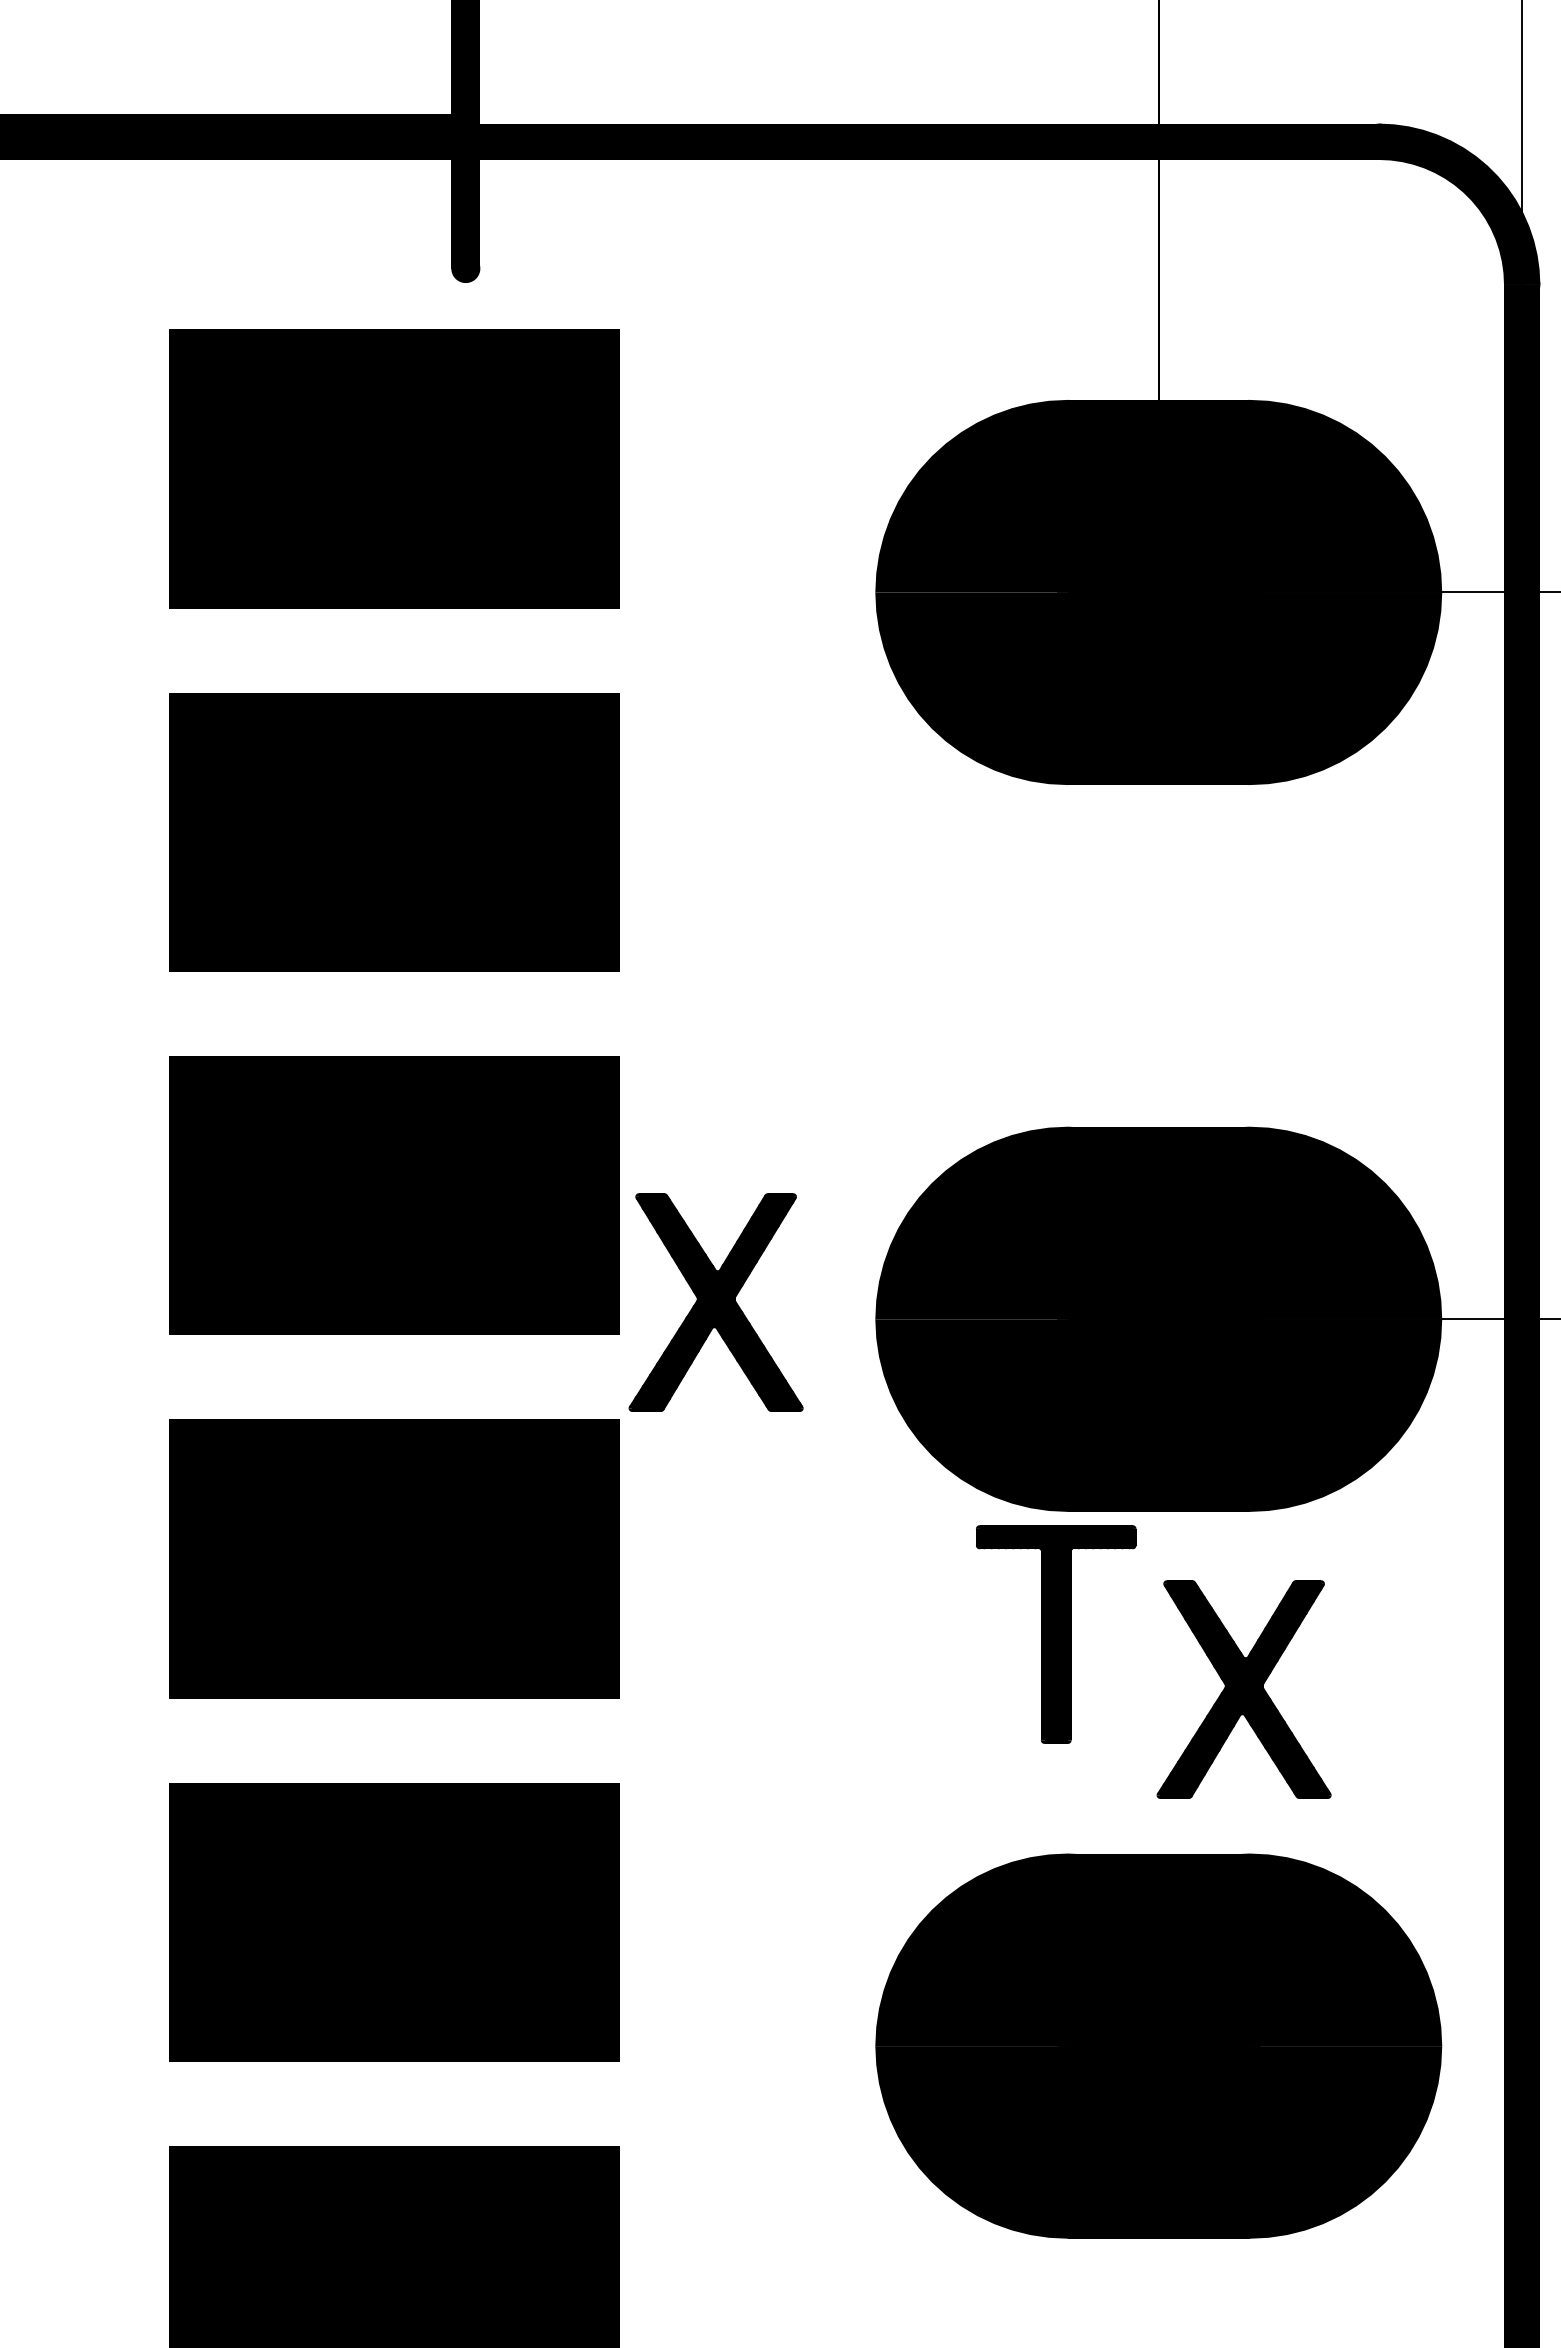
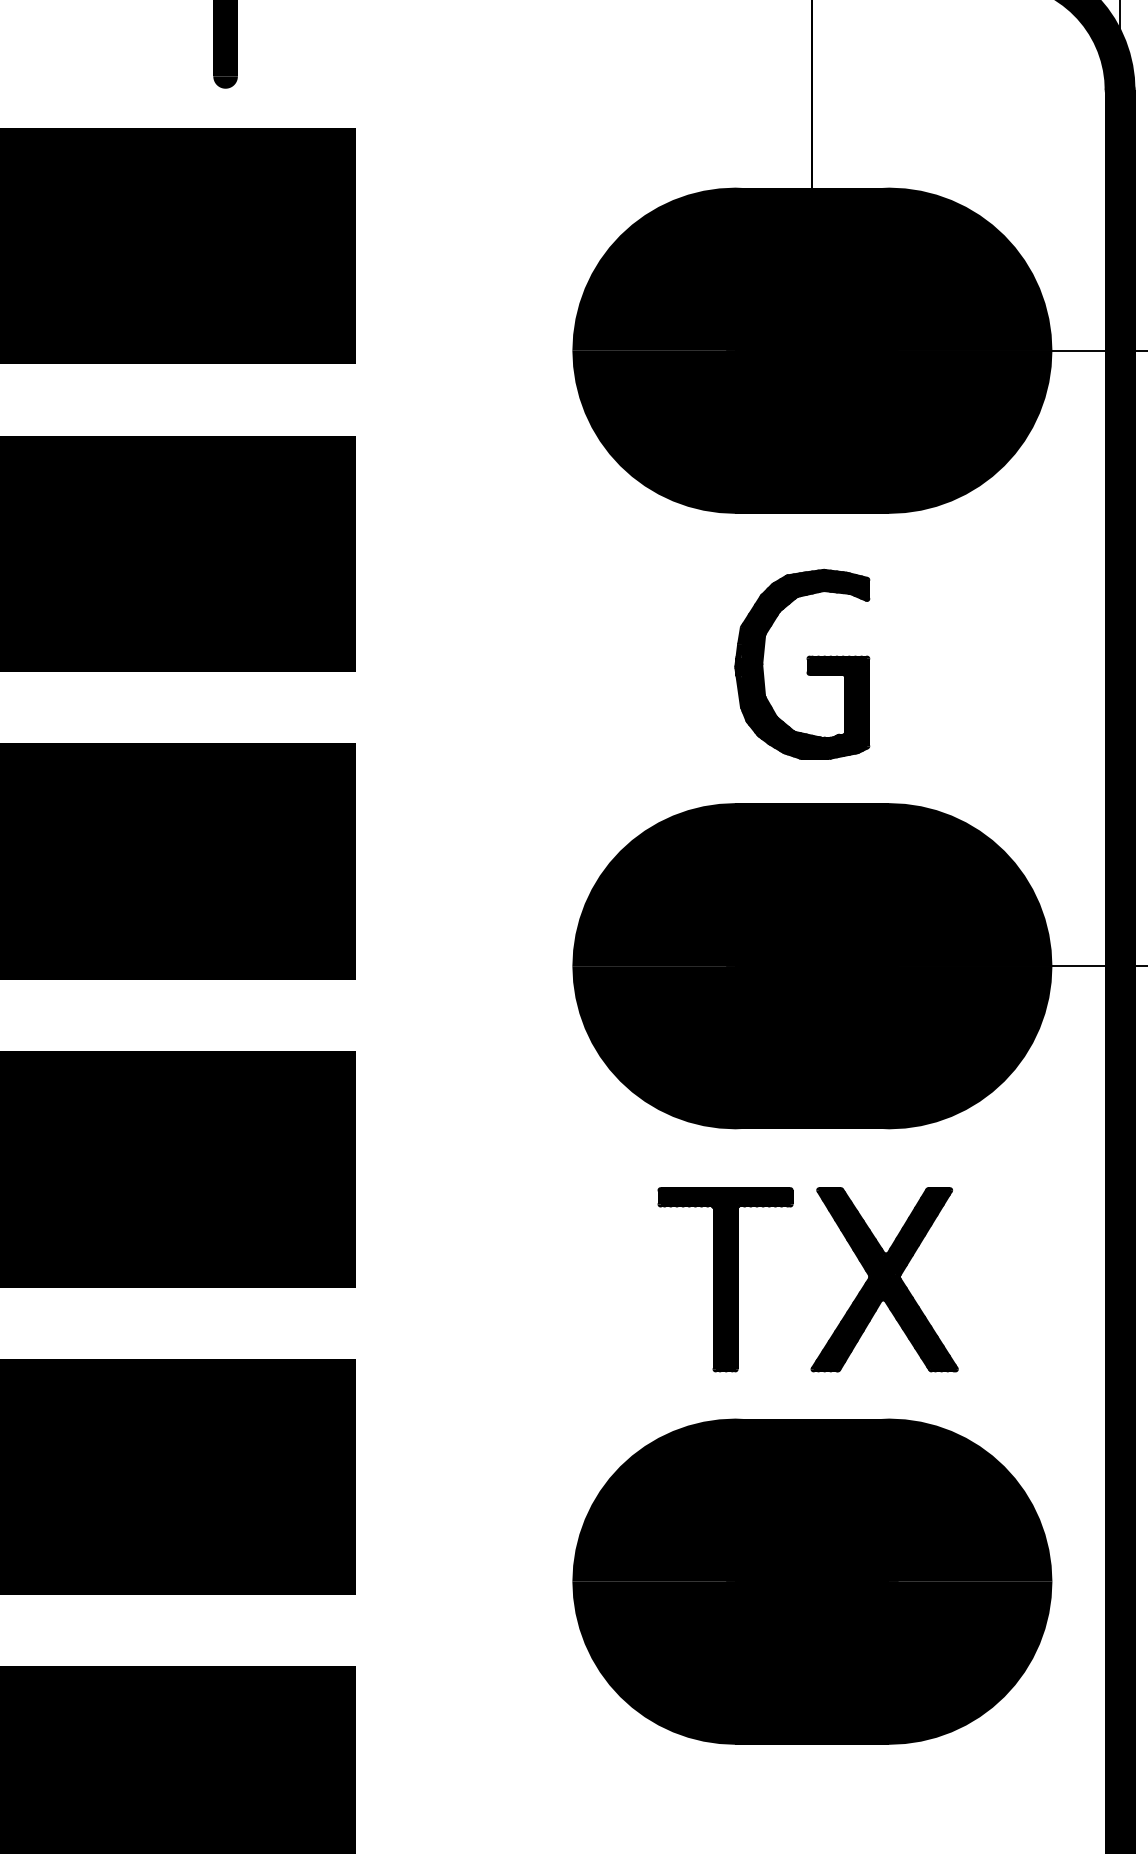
part: (1146, 962) -> (802, 664), added
part: (715, 1302) -> (437, 951), removed
part: (1056, 1634) -> (725, 1279), moved

